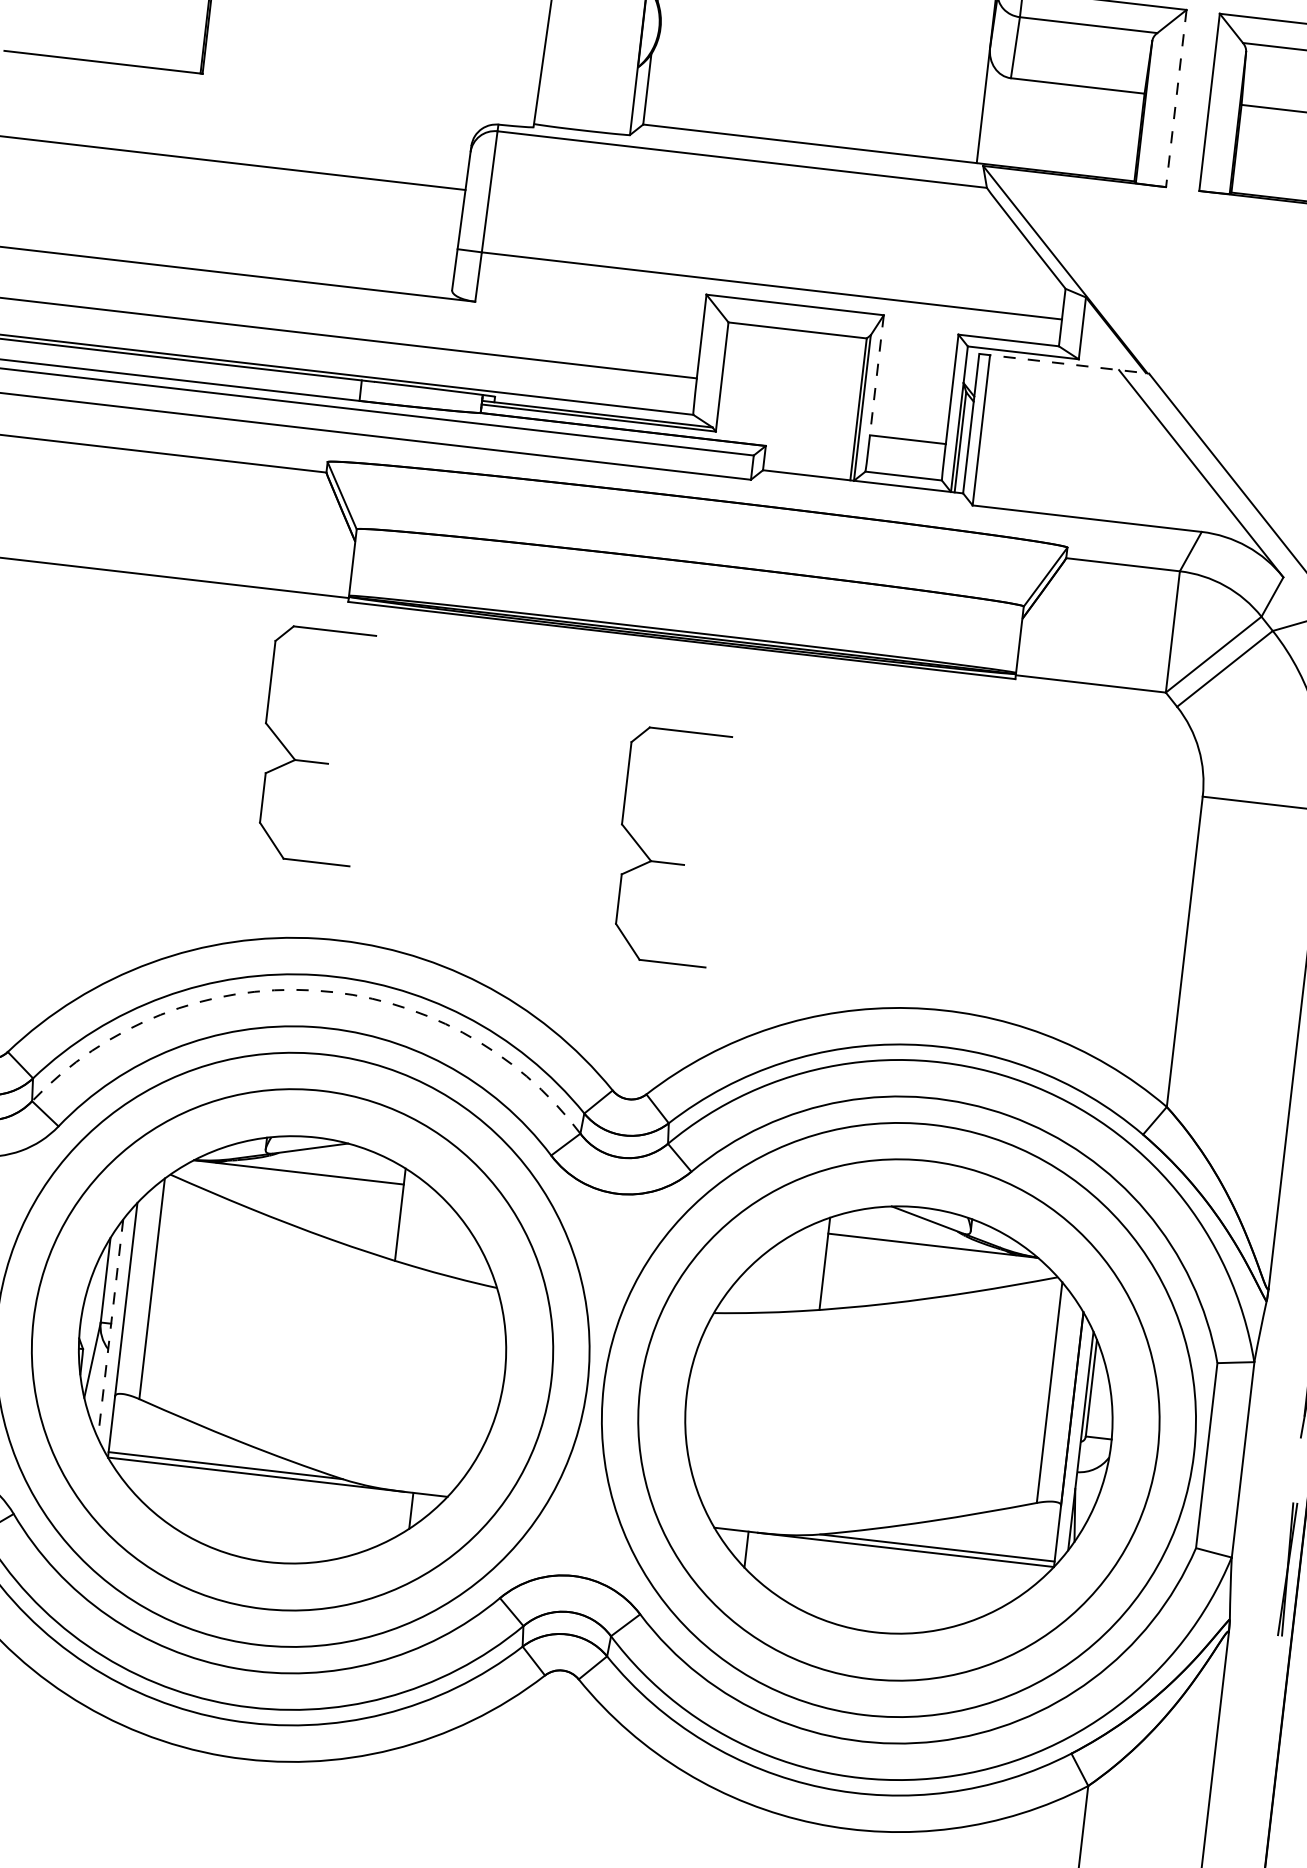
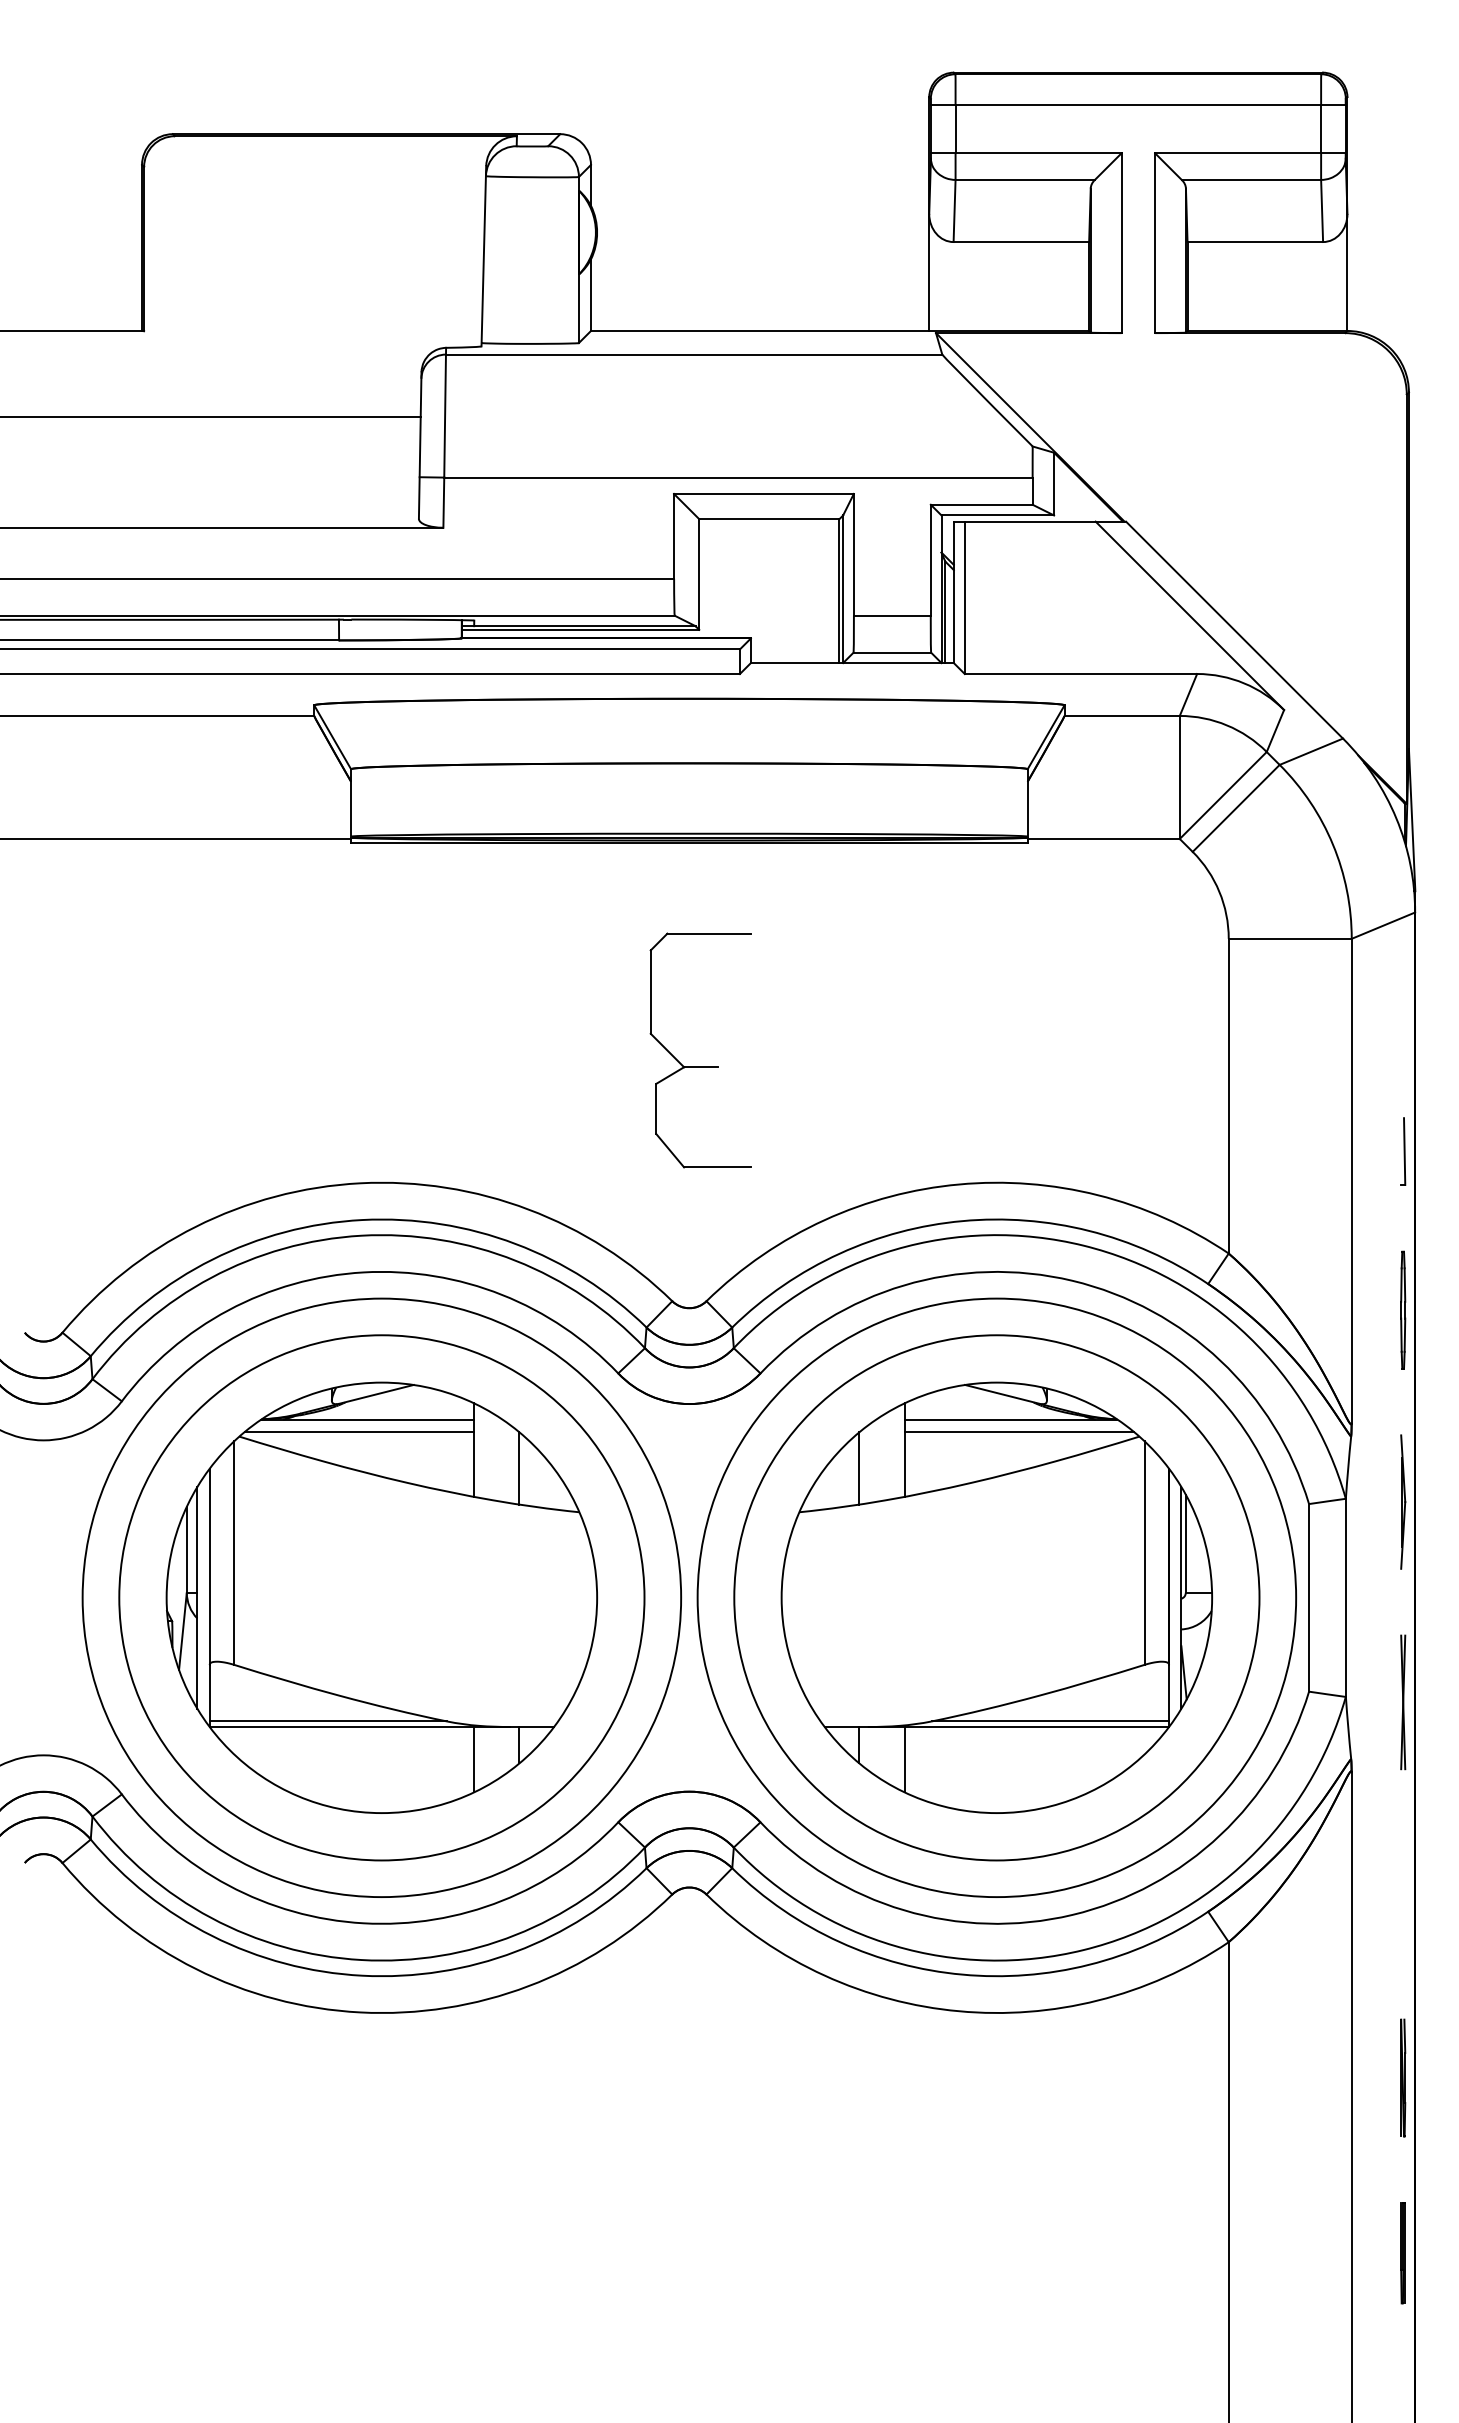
line: (1176, 98) -> (1121, 243), dashed -> solid
line: (1064, 363) -> (1040, 521), dashed -> solid
line: (876, 374) -> (853, 554), dashed -> solid
part: (311, 761) -> (332, 1006), removed
arc: (313, 990) -> (361, 1235), dashed -> solid
line: (289, 1183) -> (359, 1431), added
line: (442, 1238) -> (519, 1468), added
line: (939, 1258) -> (1018, 1431), added
line: (778, 1276) -> (859, 1468), added
line: (110, 1328) -> (197, 1597), dashed -> solid
line: (365, 1519) -> (474, 1759), added
line: (789, 1568) -> (904, 1759), added

